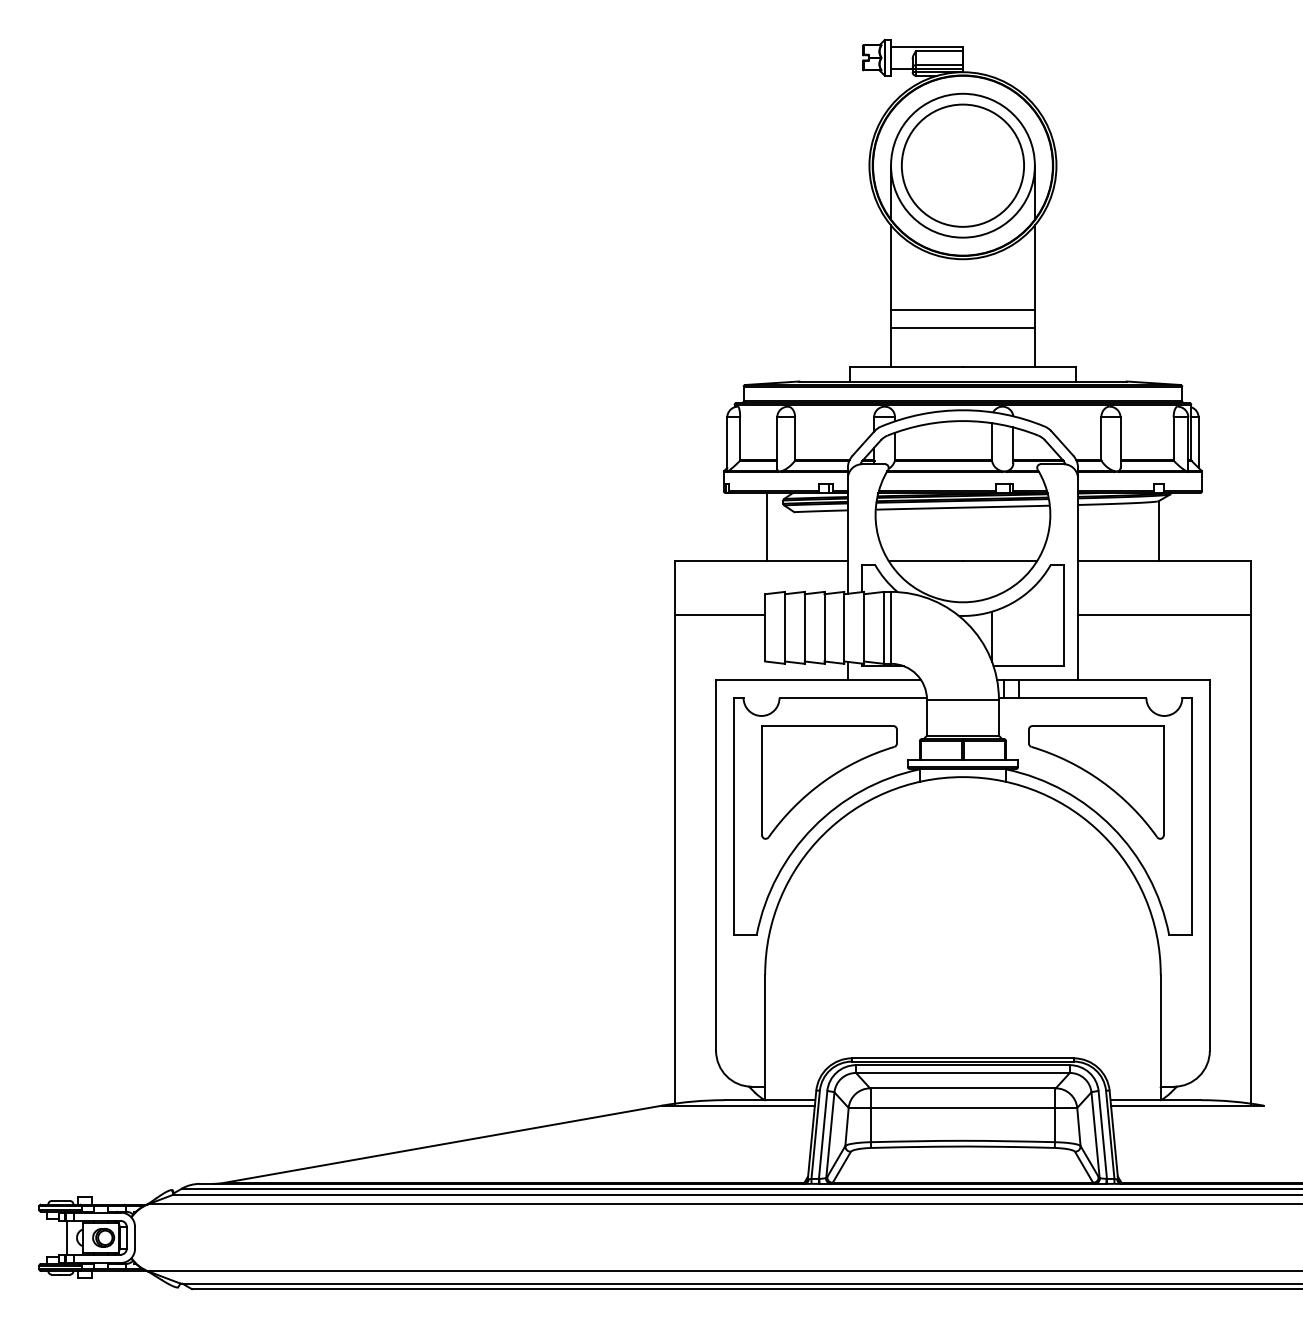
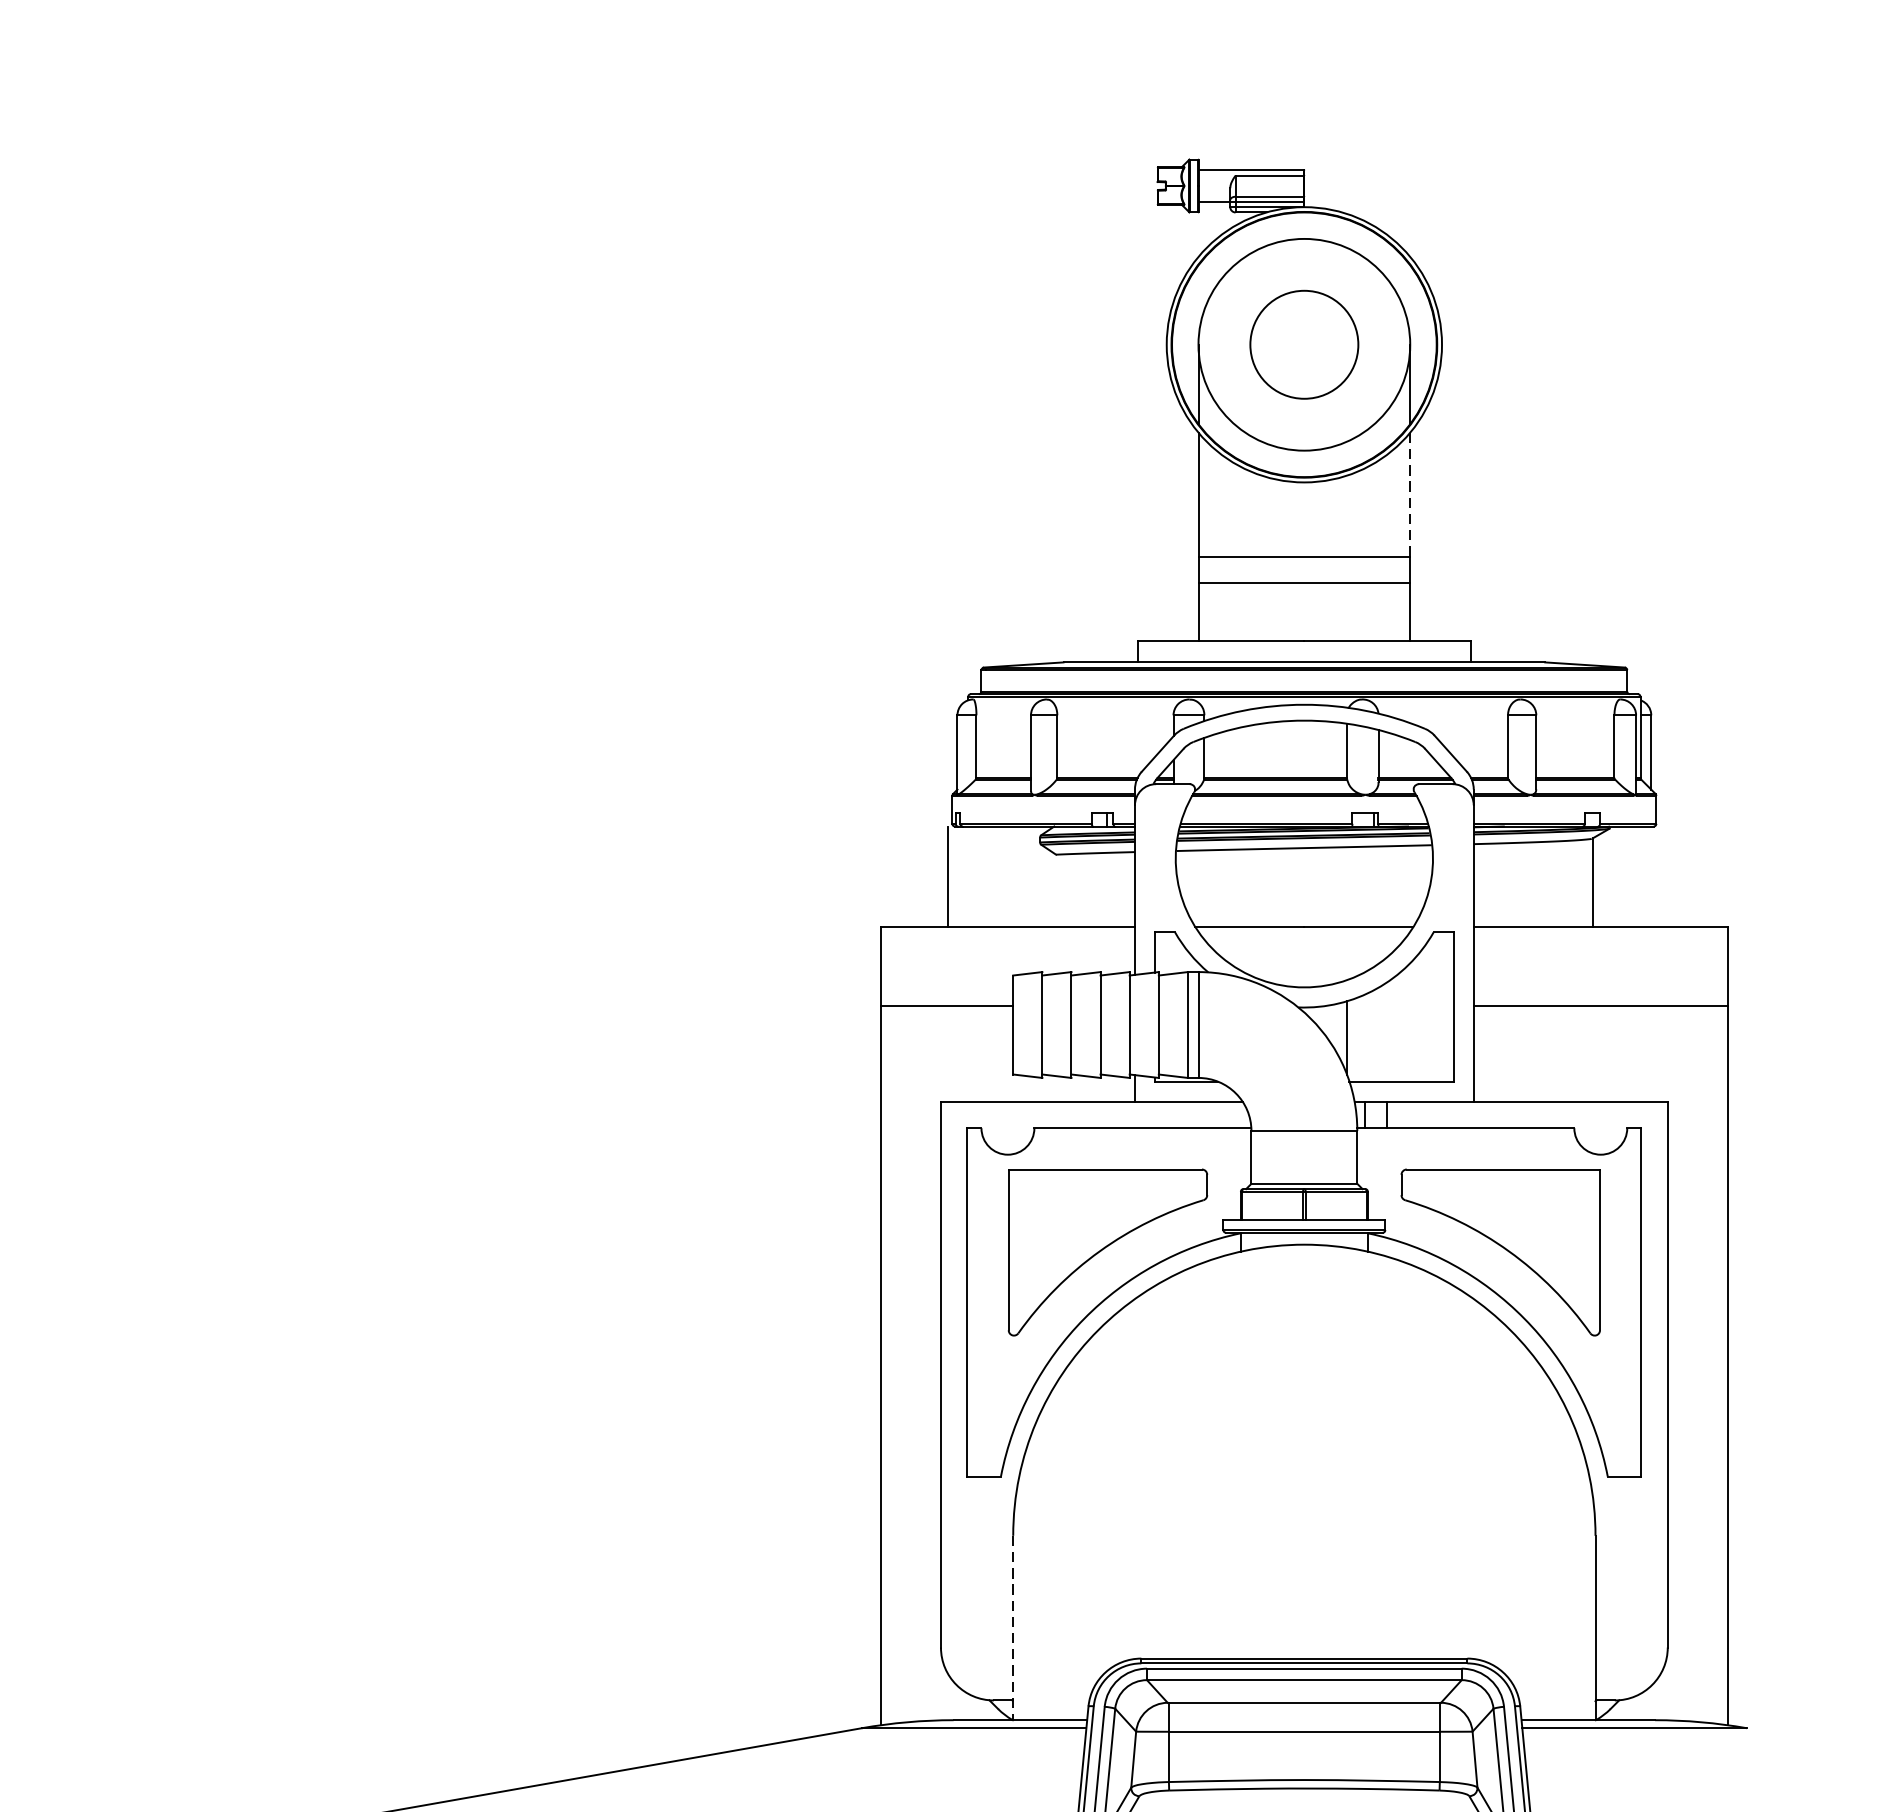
circle: (962, 165) -> (1303, 344), size x0.6
line: (1034, 267) -> (1409, 494), solid -> dashed
line: (766, 527) -> (947, 877), moved
line: (765, 1037) -> (1013, 1627), solid -> dashed

